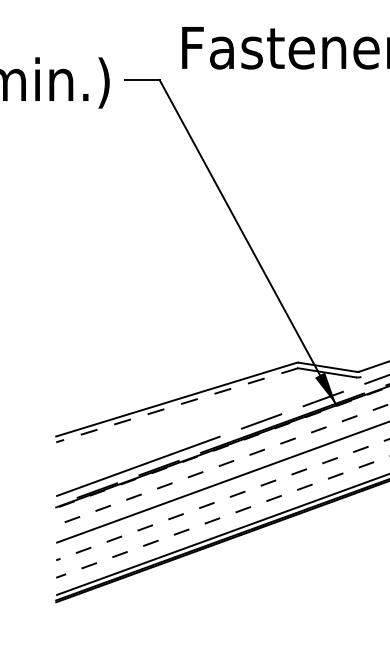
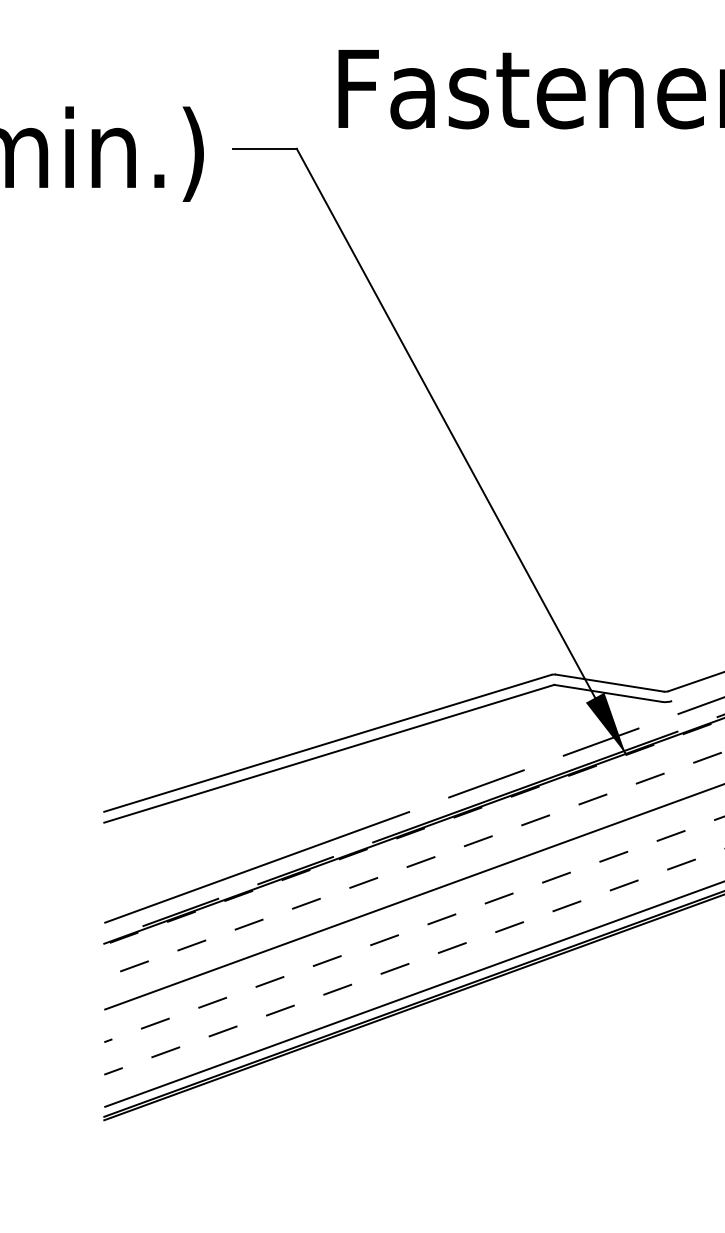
line: (176, 405) -> (328, 754), dashed -> solid

